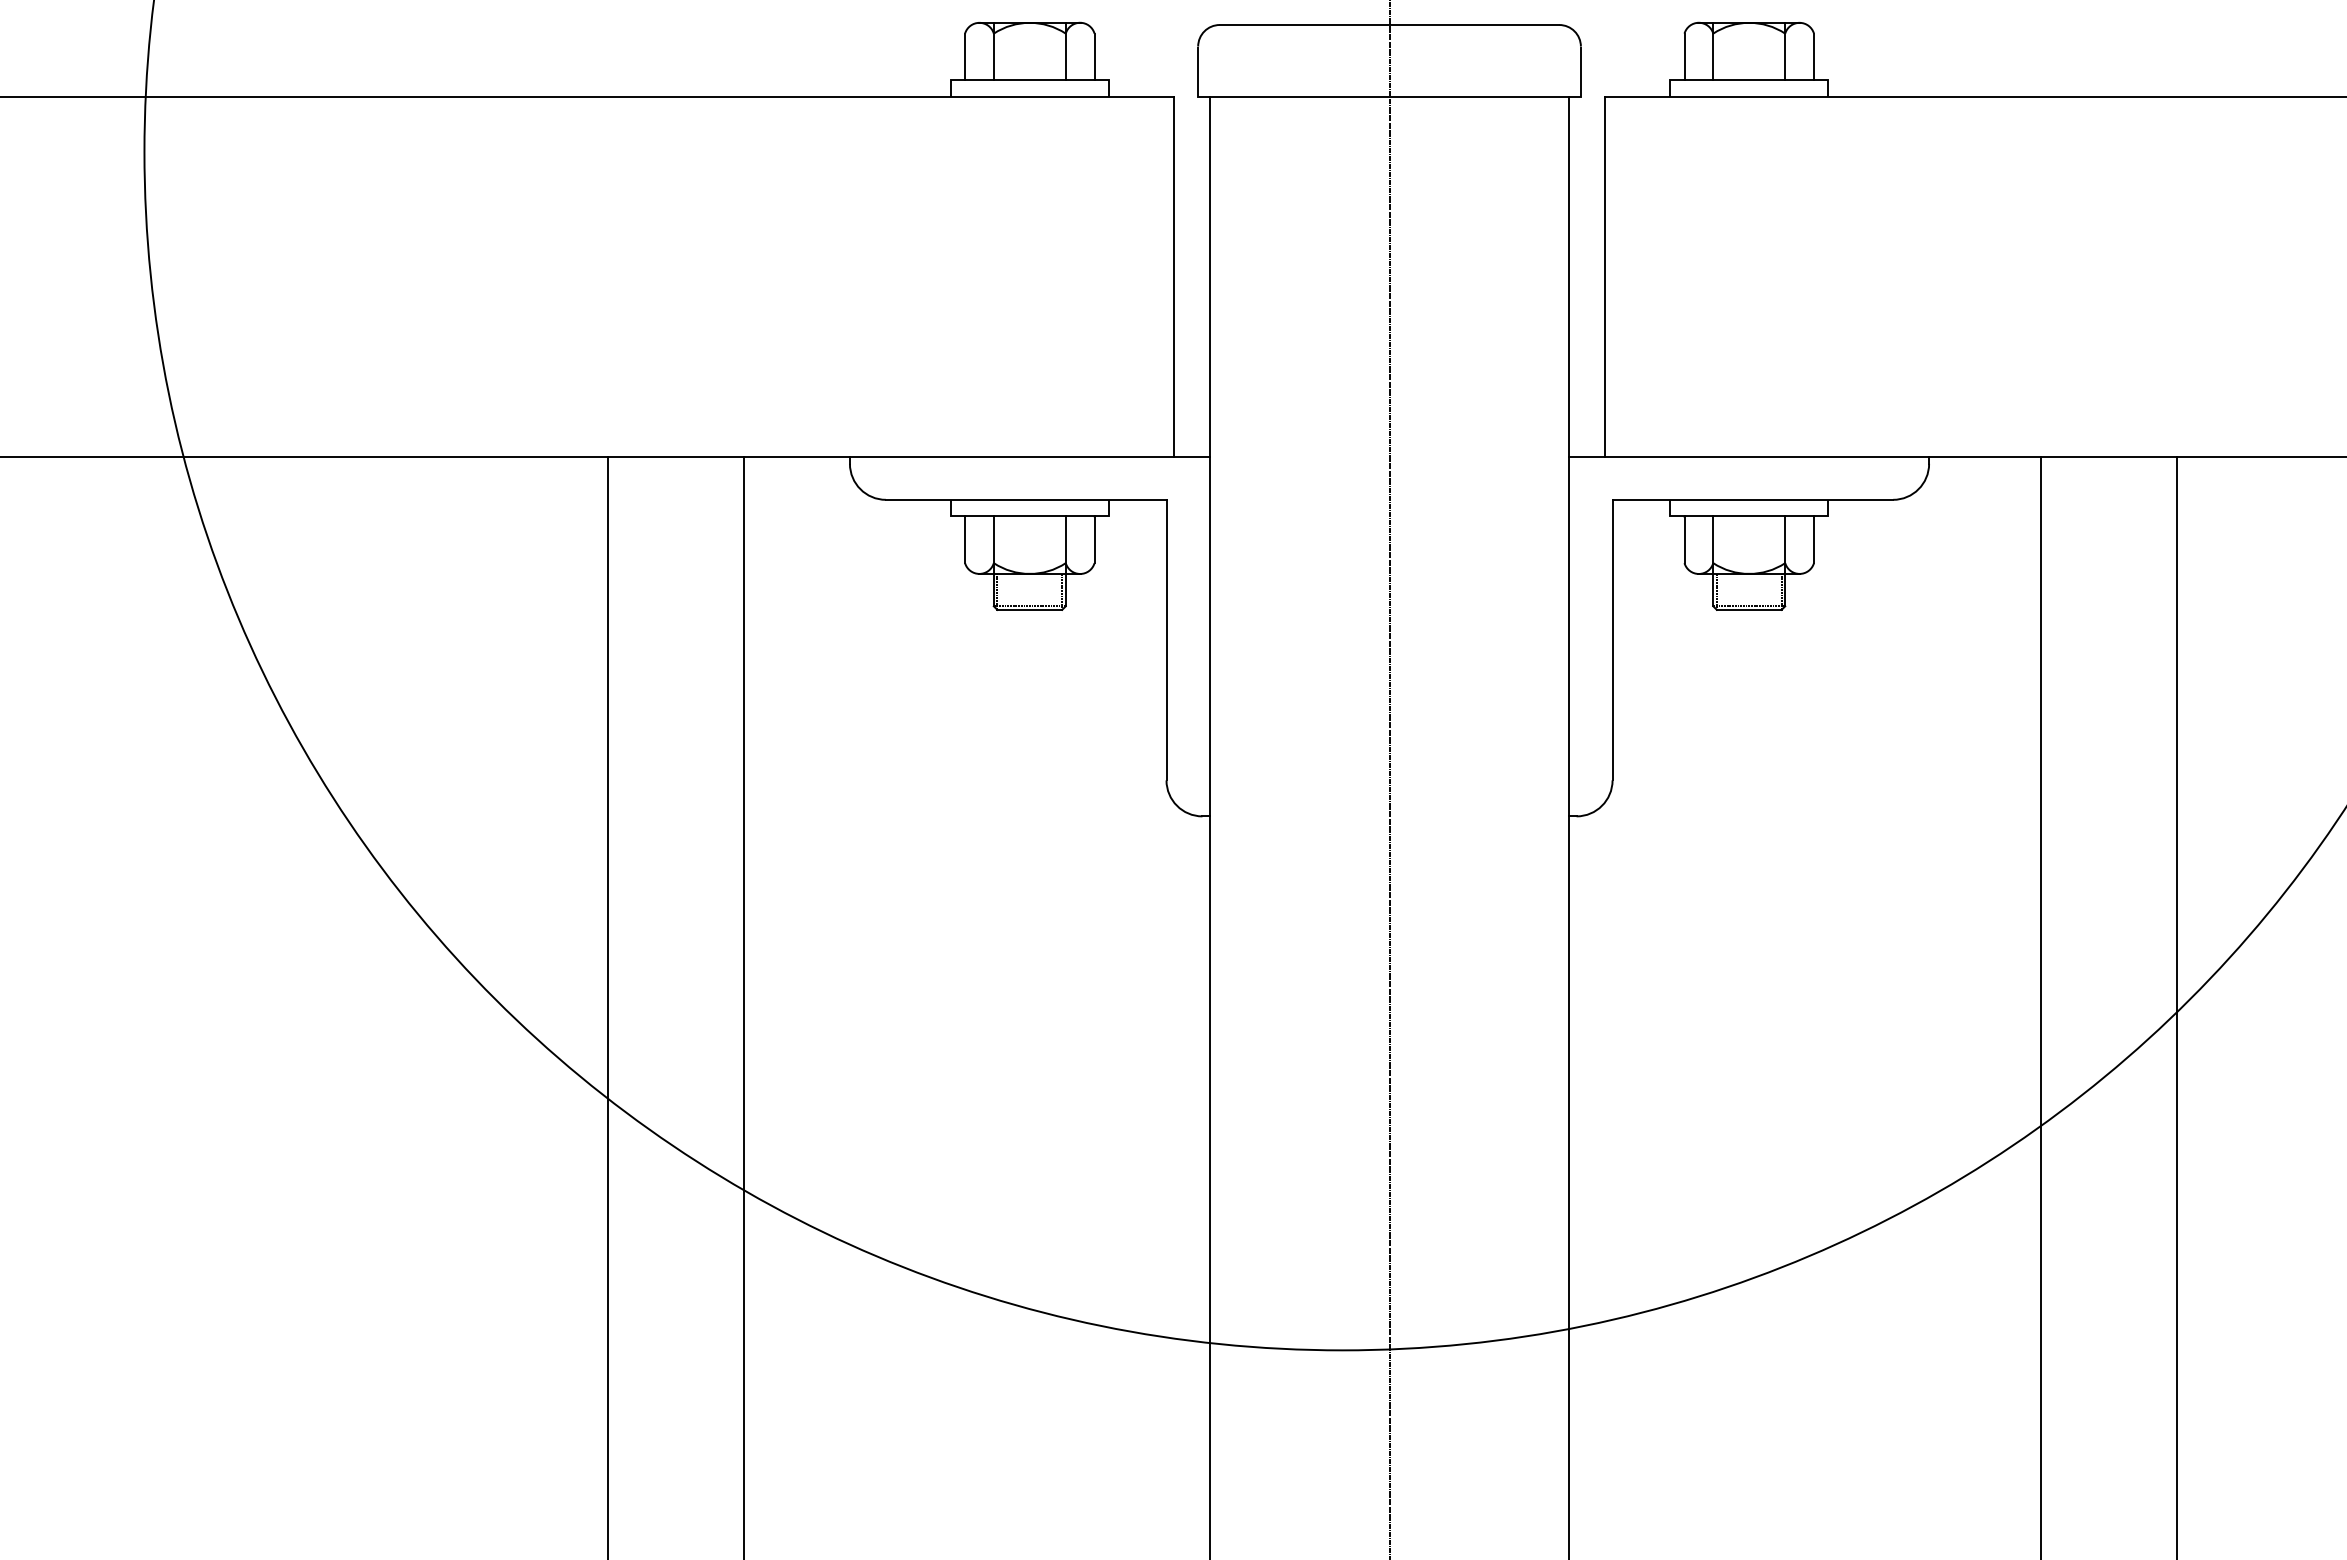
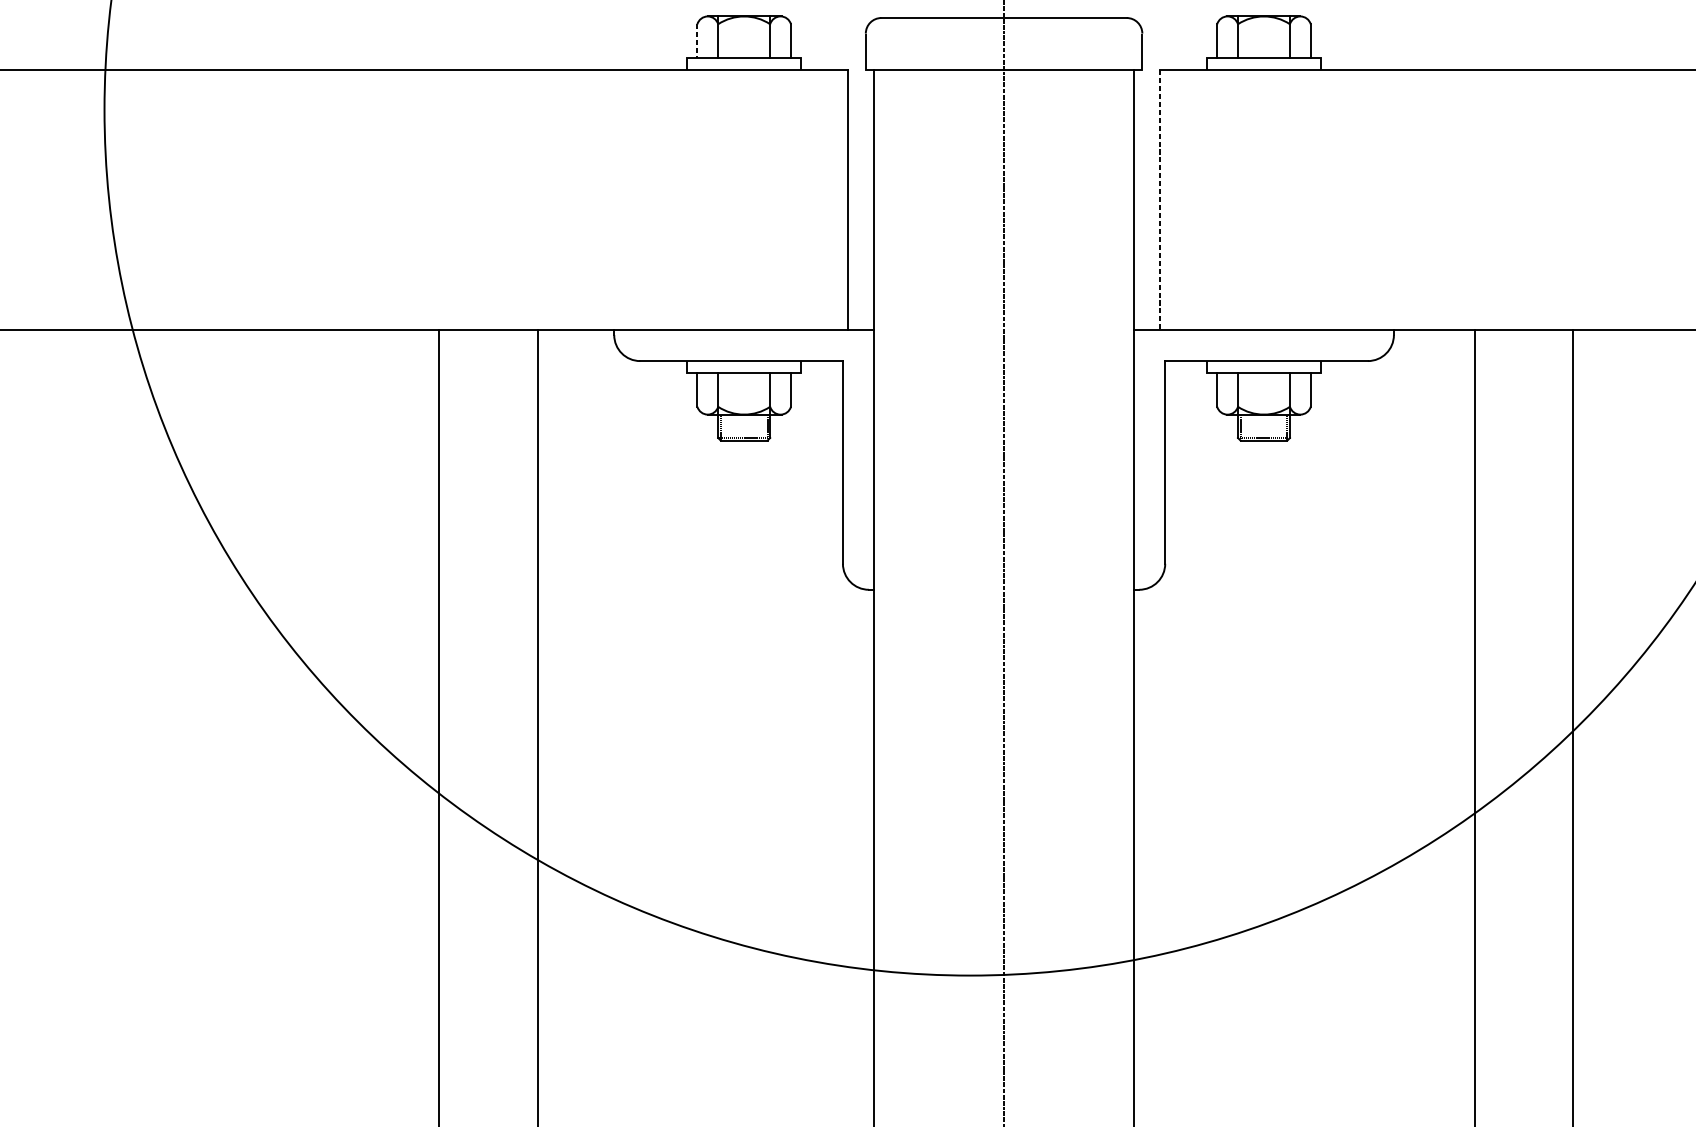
line: (965, 57) -> (697, 41), solid -> dashed
line: (1605, 276) -> (1160, 199), solid -> dashed

